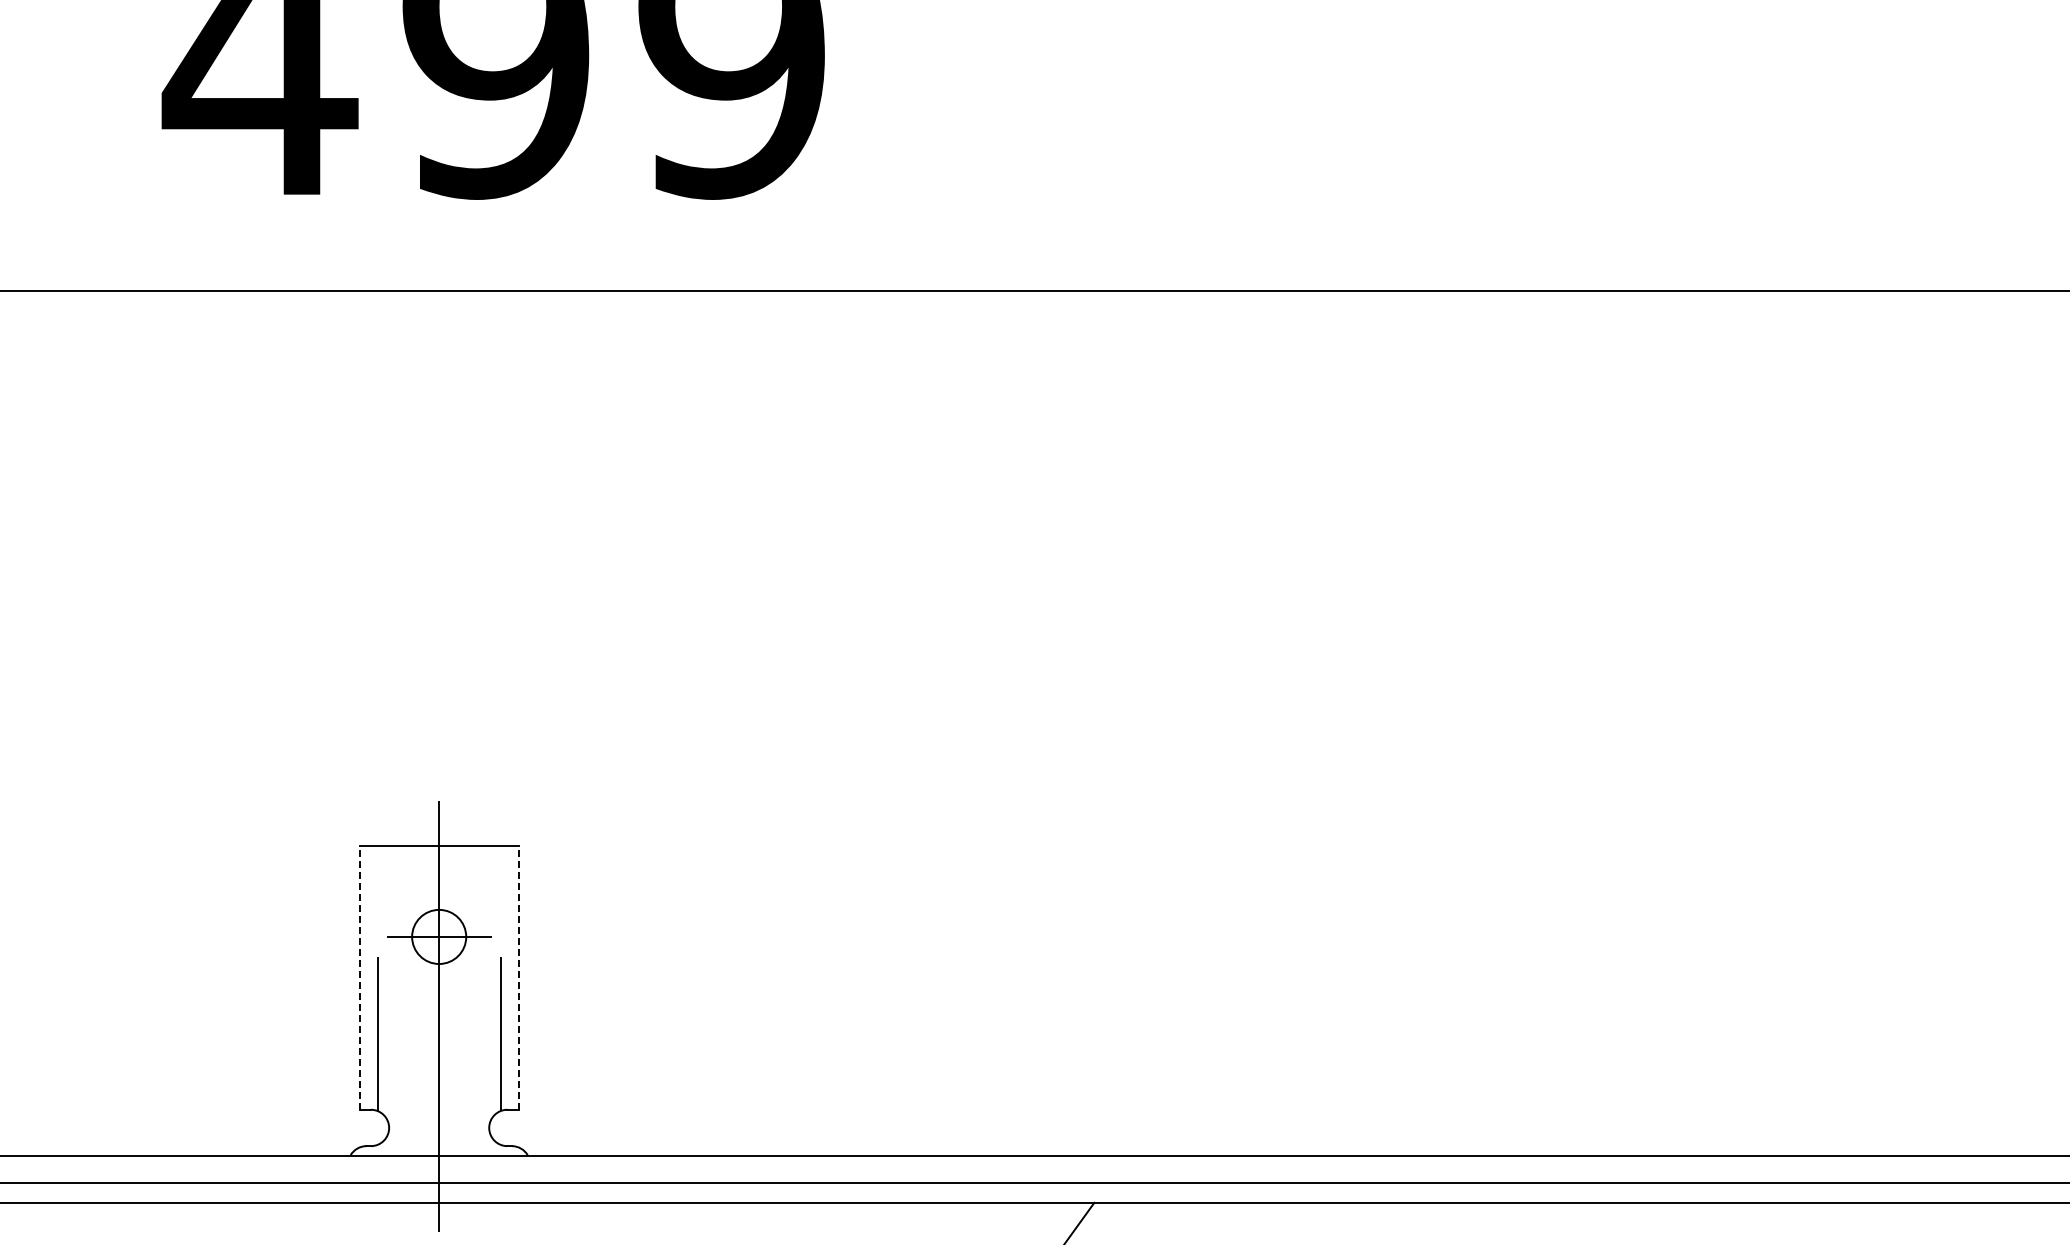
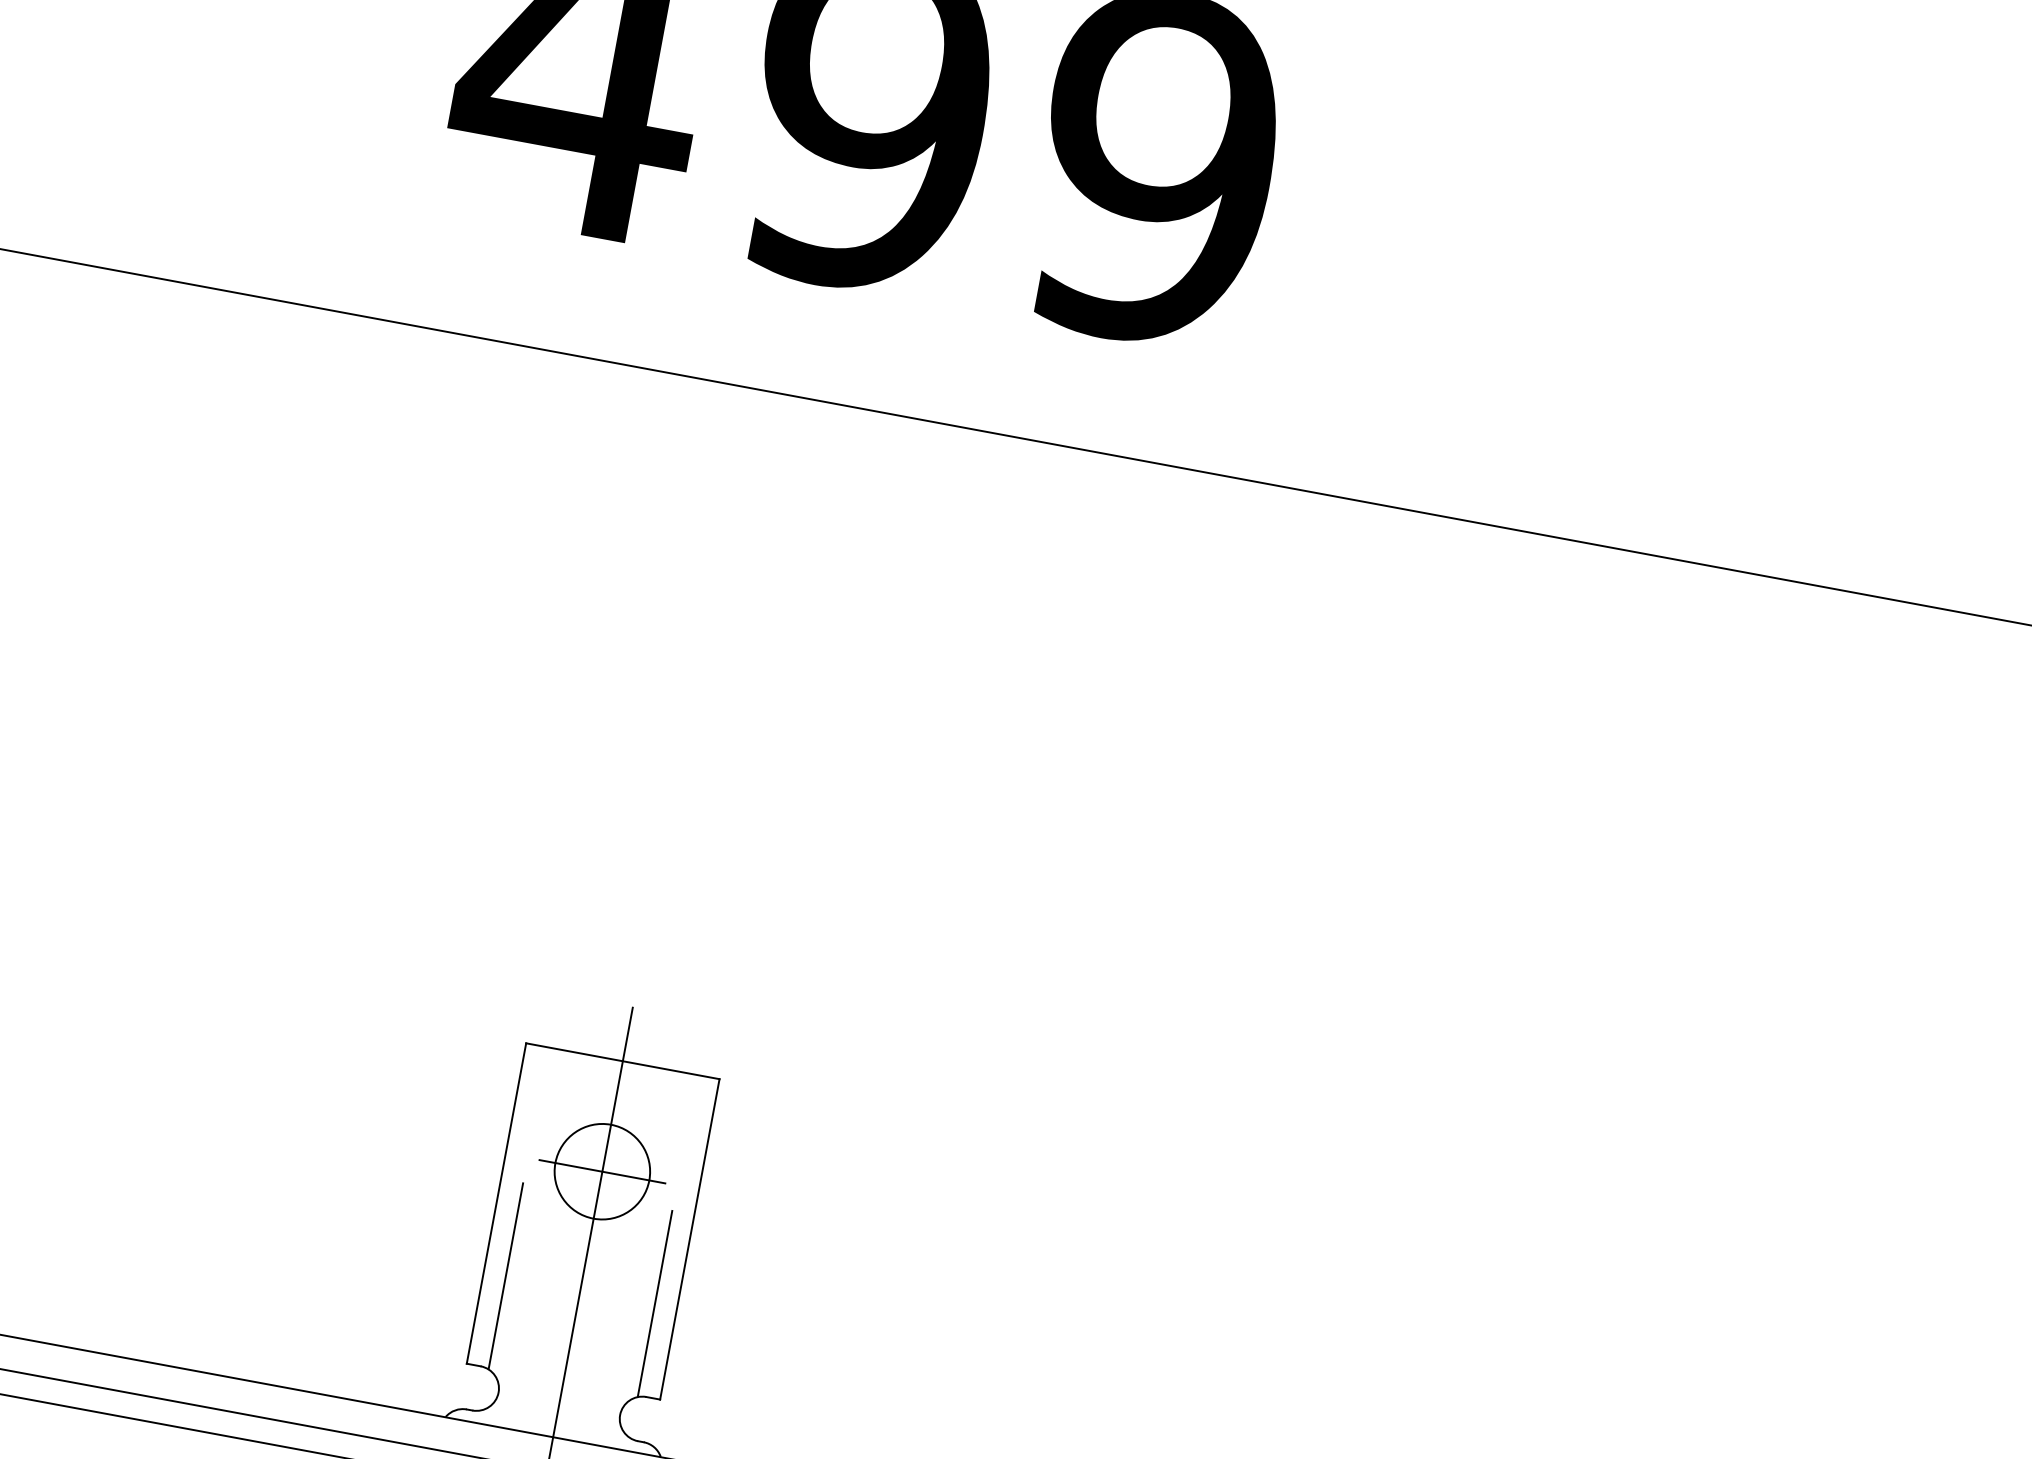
circle: (438, 936) -> (601, 1171), size x1.43
line: (359, 977) -> (496, 1203), dashed -> solid
line: (518, 977) -> (689, 1238), dashed -> solid

